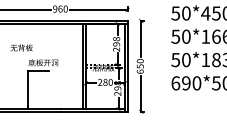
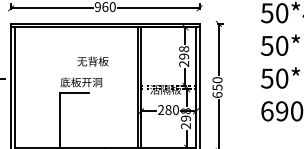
text: (21, 47) -> (92, 60), moved

